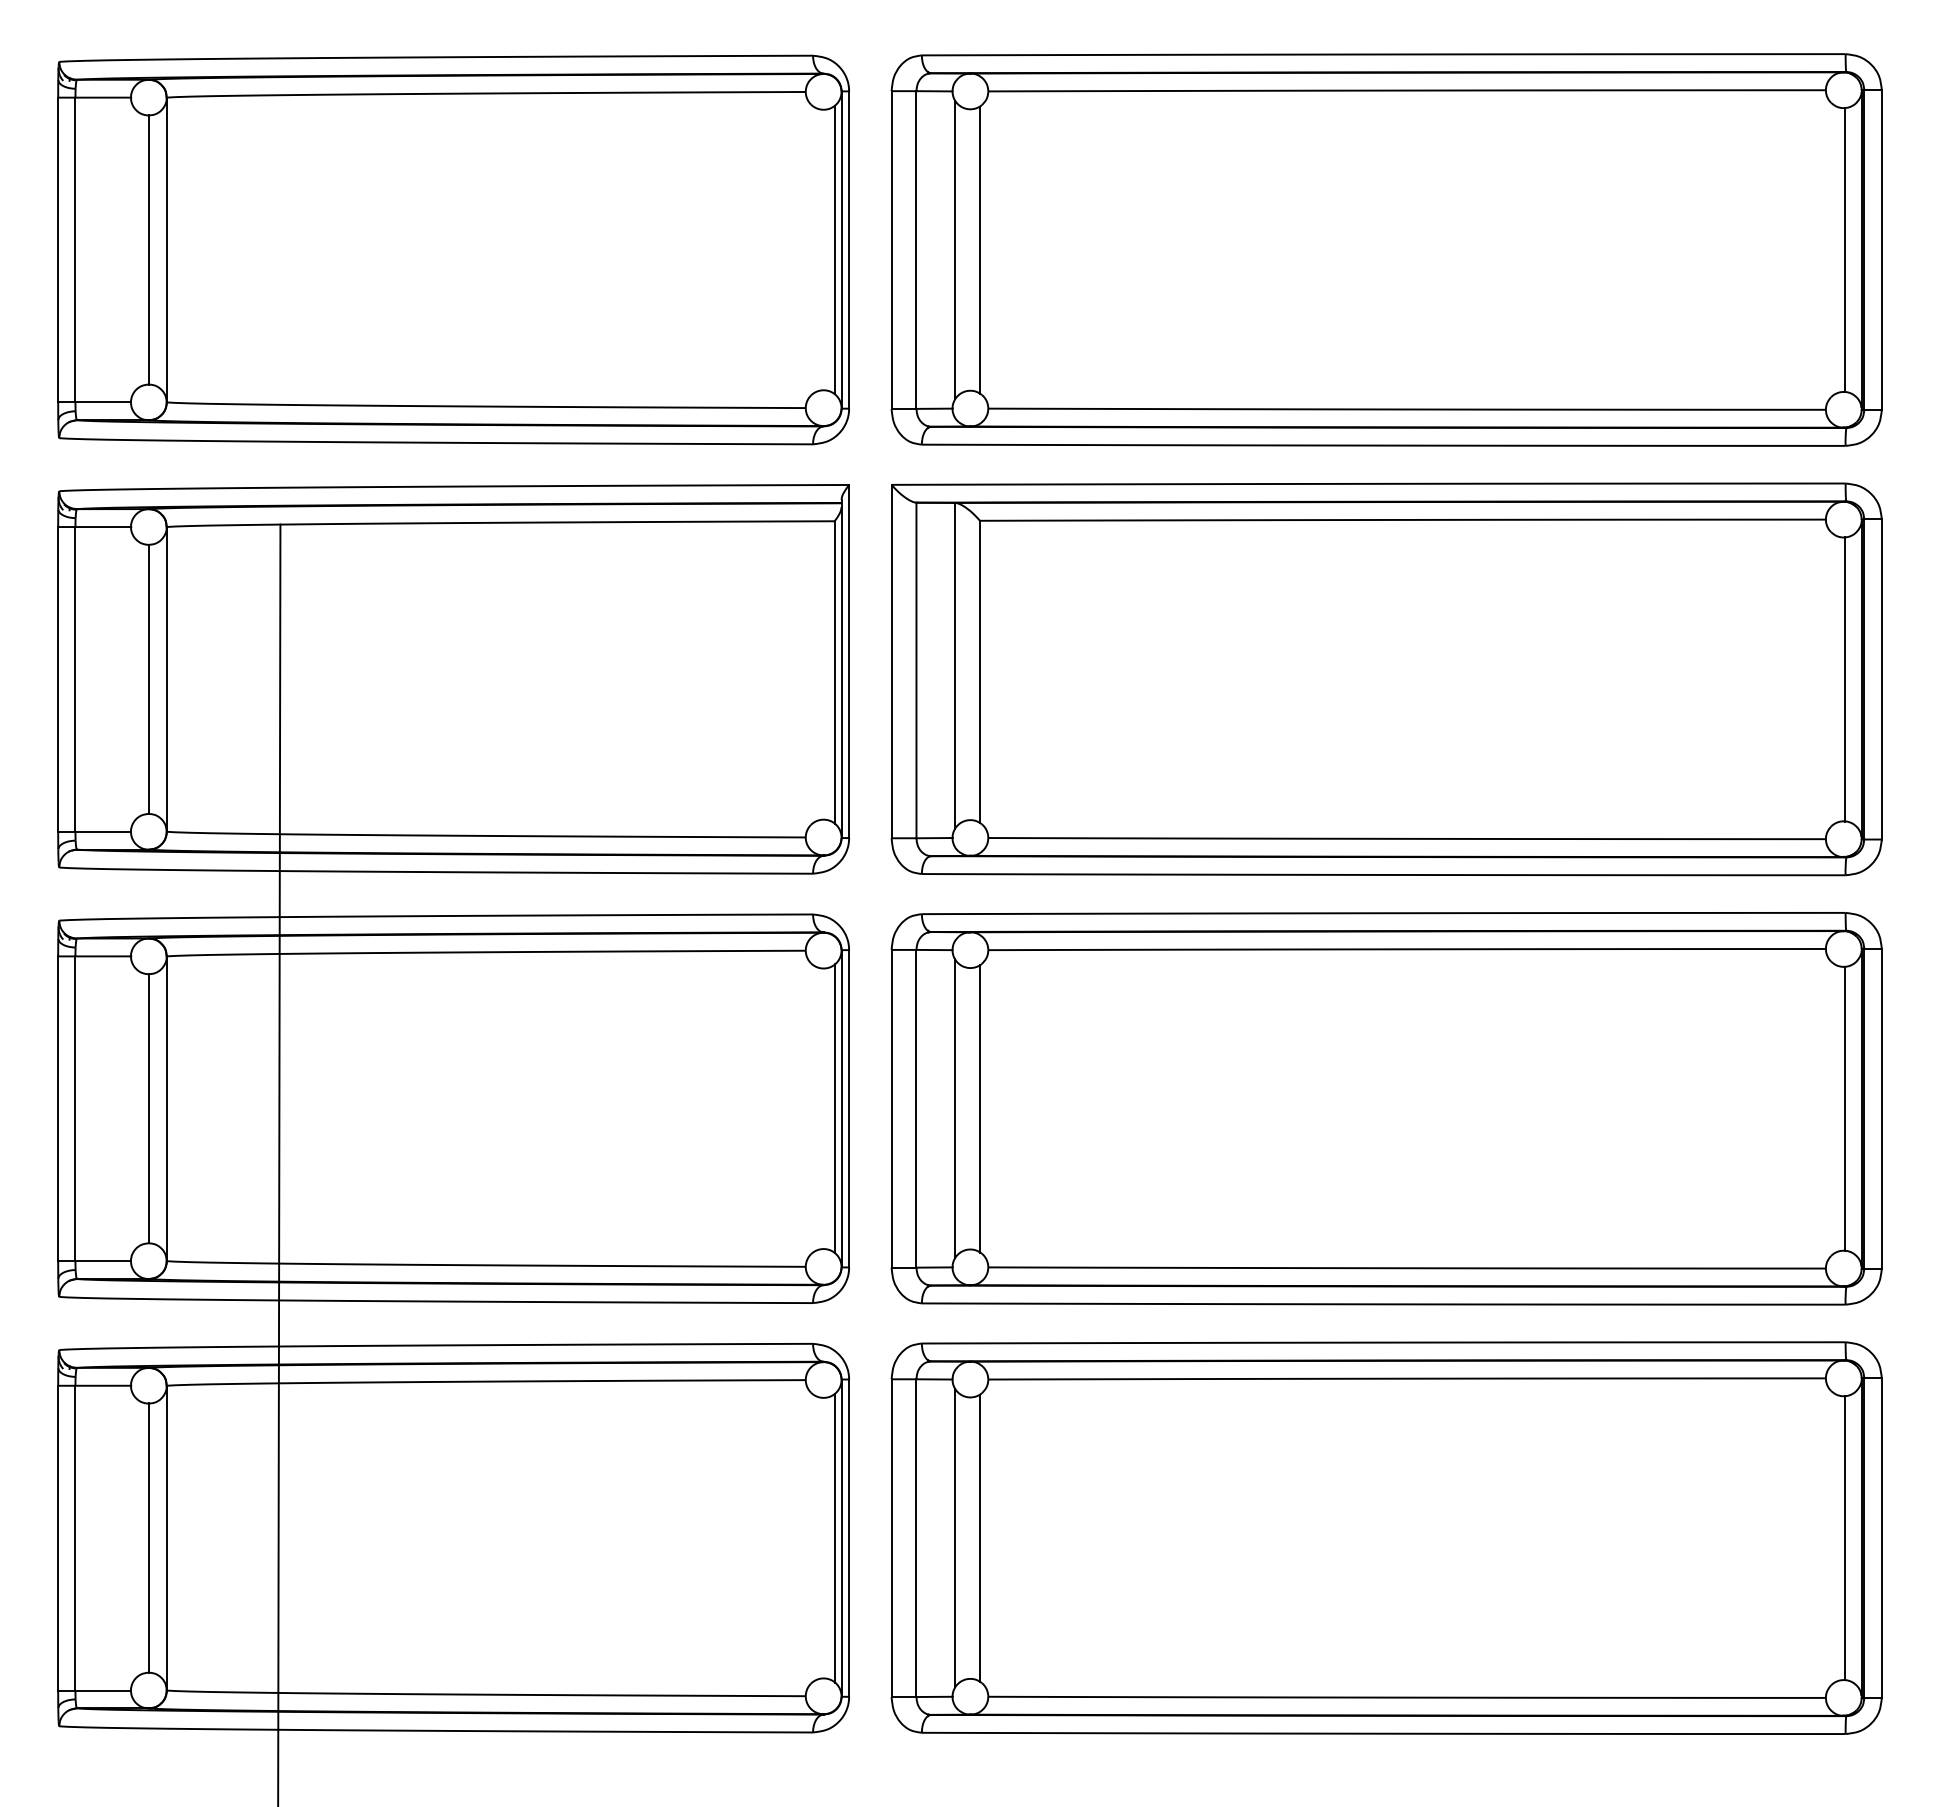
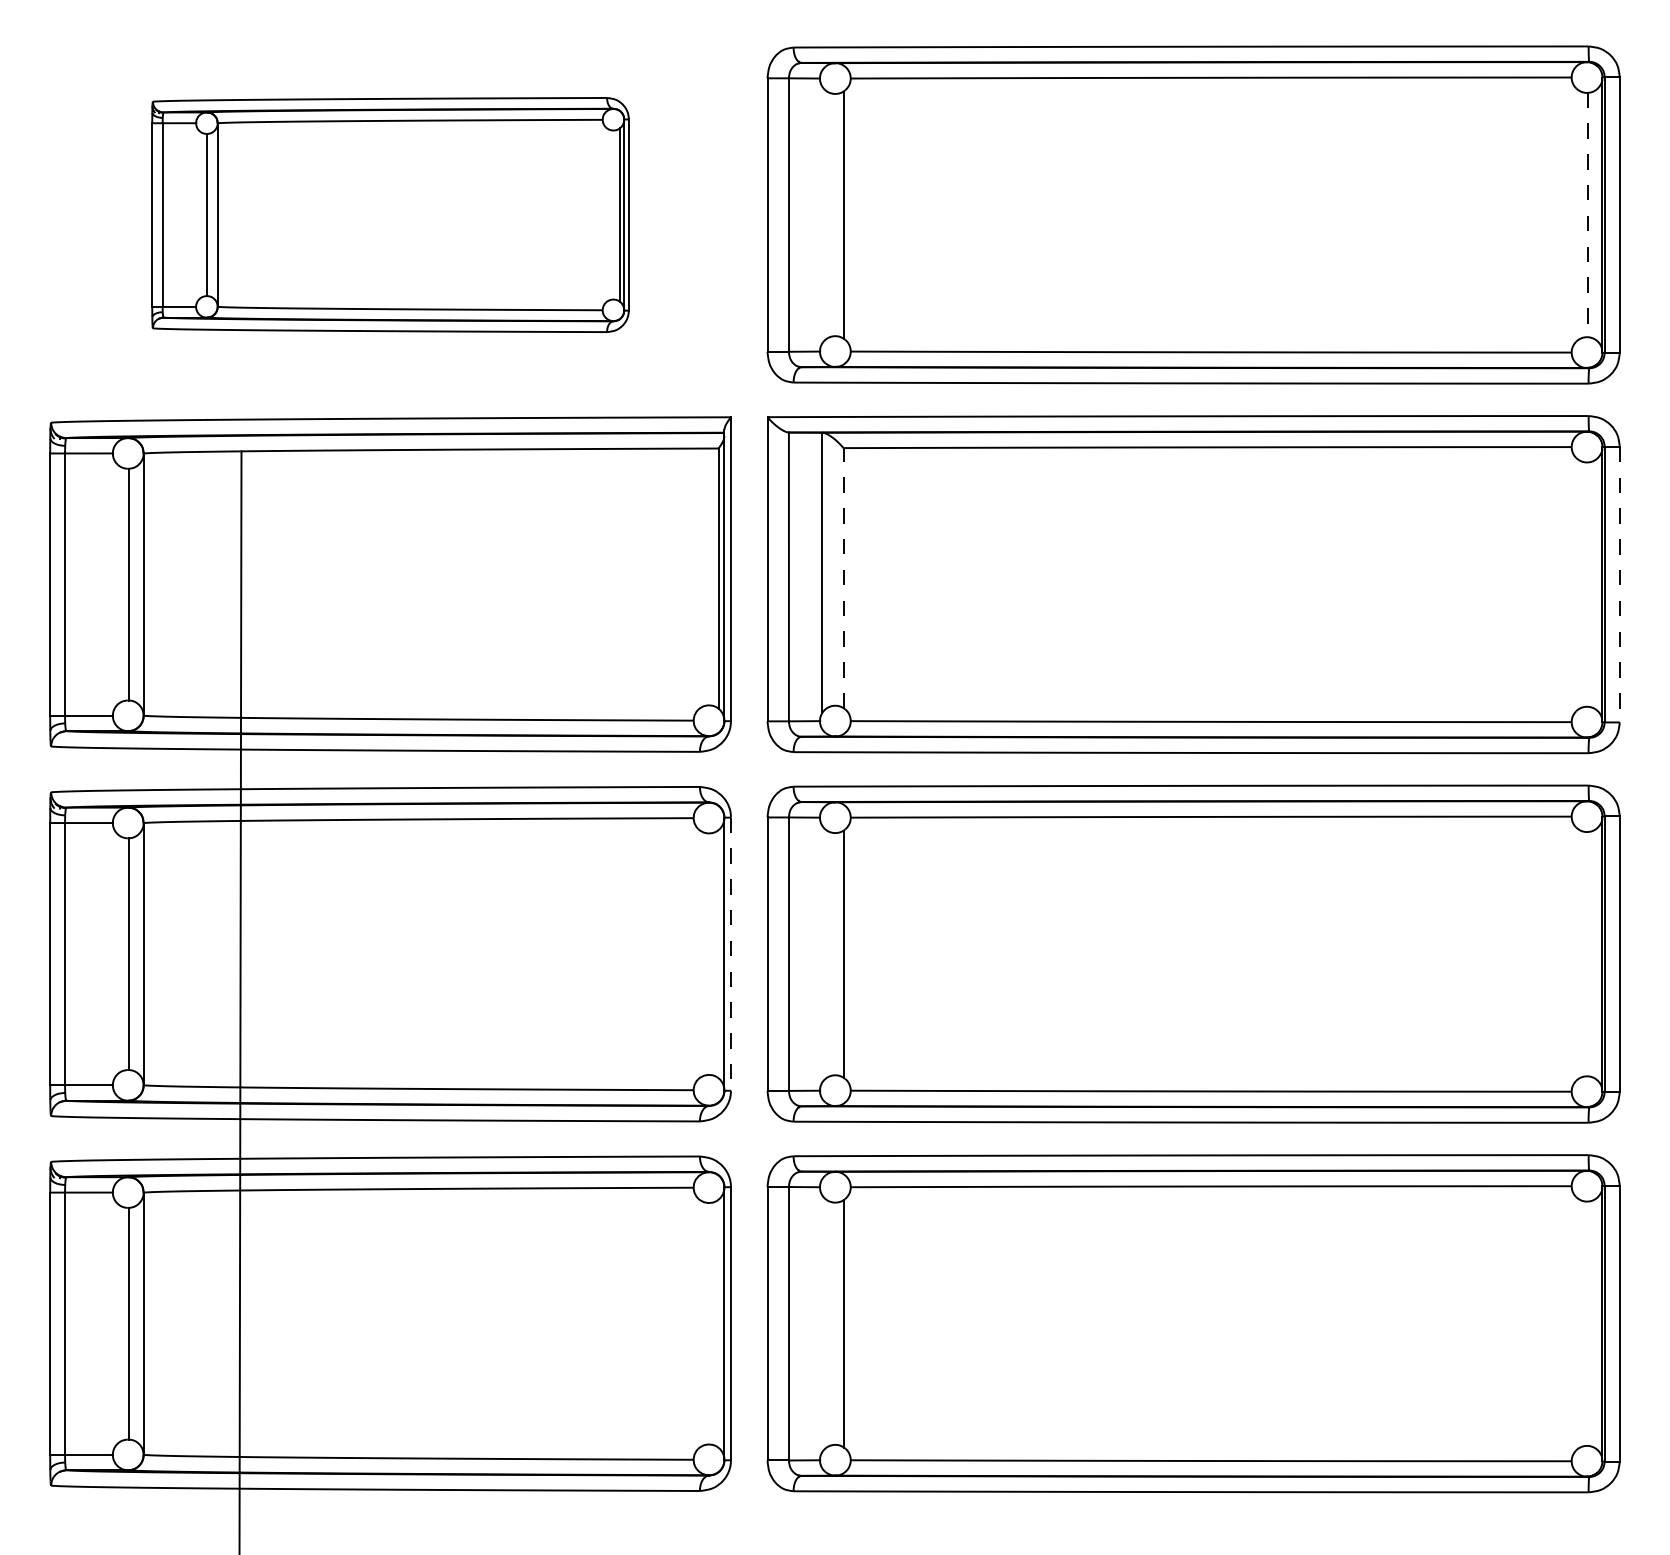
part: (453, 249) -> (390, 214), size x0.7
line: (955, 249) -> (822, 214), removed
line: (1844, 250) -> (1587, 215), solid -> dashed
line: (980, 671) -> (844, 577), solid -> dashed
line: (1844, 679) -> (1587, 584), removed
line: (1881, 679) -> (1619, 584), solid -> dashed
line: (834, 1108) -> (718, 953), removed
line: (849, 1108) -> (731, 953), solid -> dashed
line: (955, 1108) -> (822, 953), removed
line: (1844, 1108) -> (1587, 953), removed
line: (834, 1537) -> (718, 1323), removed
line: (955, 1537) -> (822, 1323), removed
line: (1844, 1537) -> (1587, 1323), removed

